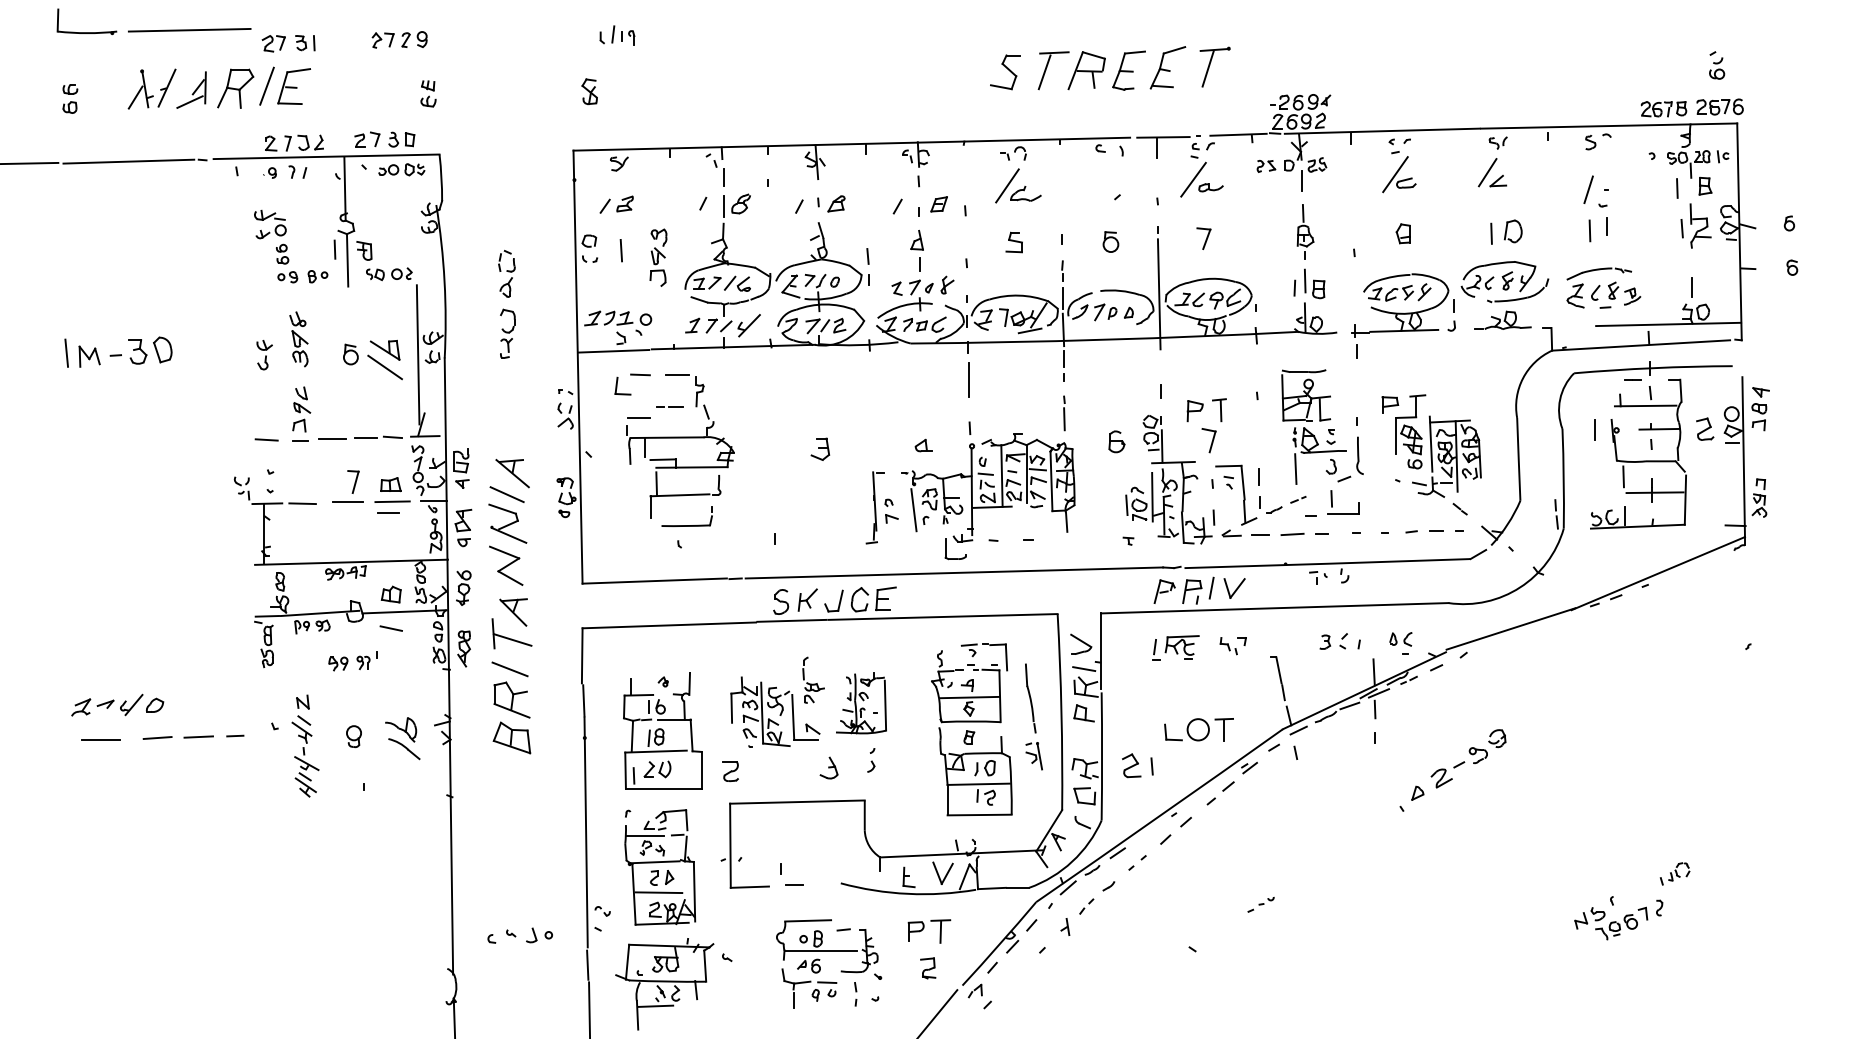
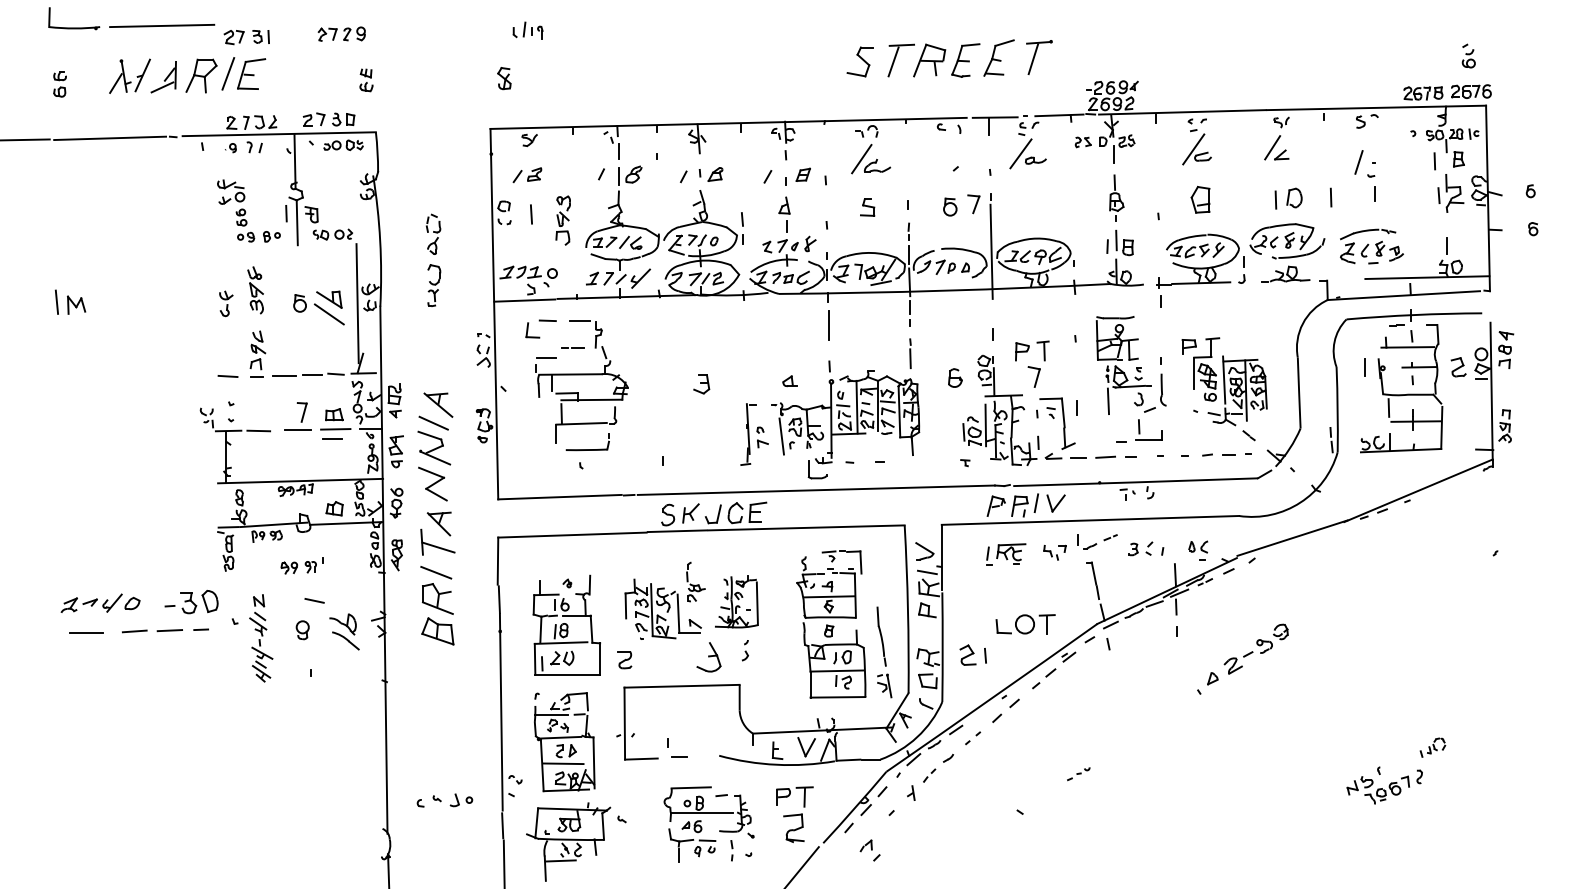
line: (1589, 230) -> (1330, 197), moved
part: (1402, 234) -> (1199, 200), size x1.6
part: (1203, 238) -> (973, 204), moved
part: (140, 350) -> (191, 601), moved
part: (1283, 504) -> (1097, 541), moved
line: (391, 628) -> (314, 600), moved
part: (1034, 717) -> (884, 652), moved
part: (829, 767) -> (709, 656), size x1.6
part: (927, 968) -> (793, 828), size x1.6
part: (979, 996) -> (869, 850), moved

